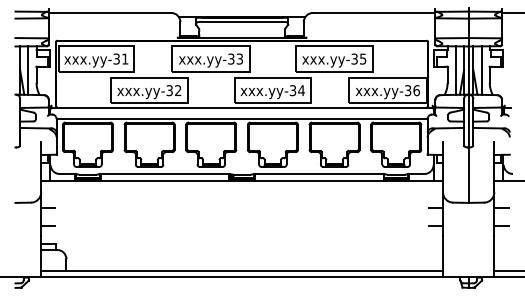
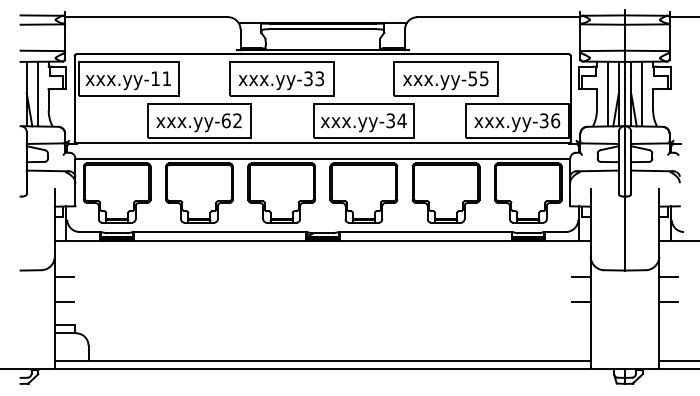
text: (116, 58) -> (155, 78), -31 -> -11
text: (355, 58) -> (473, 78), -35 -> -55
text: (169, 90) -> (225, 120), -32 -> -62

